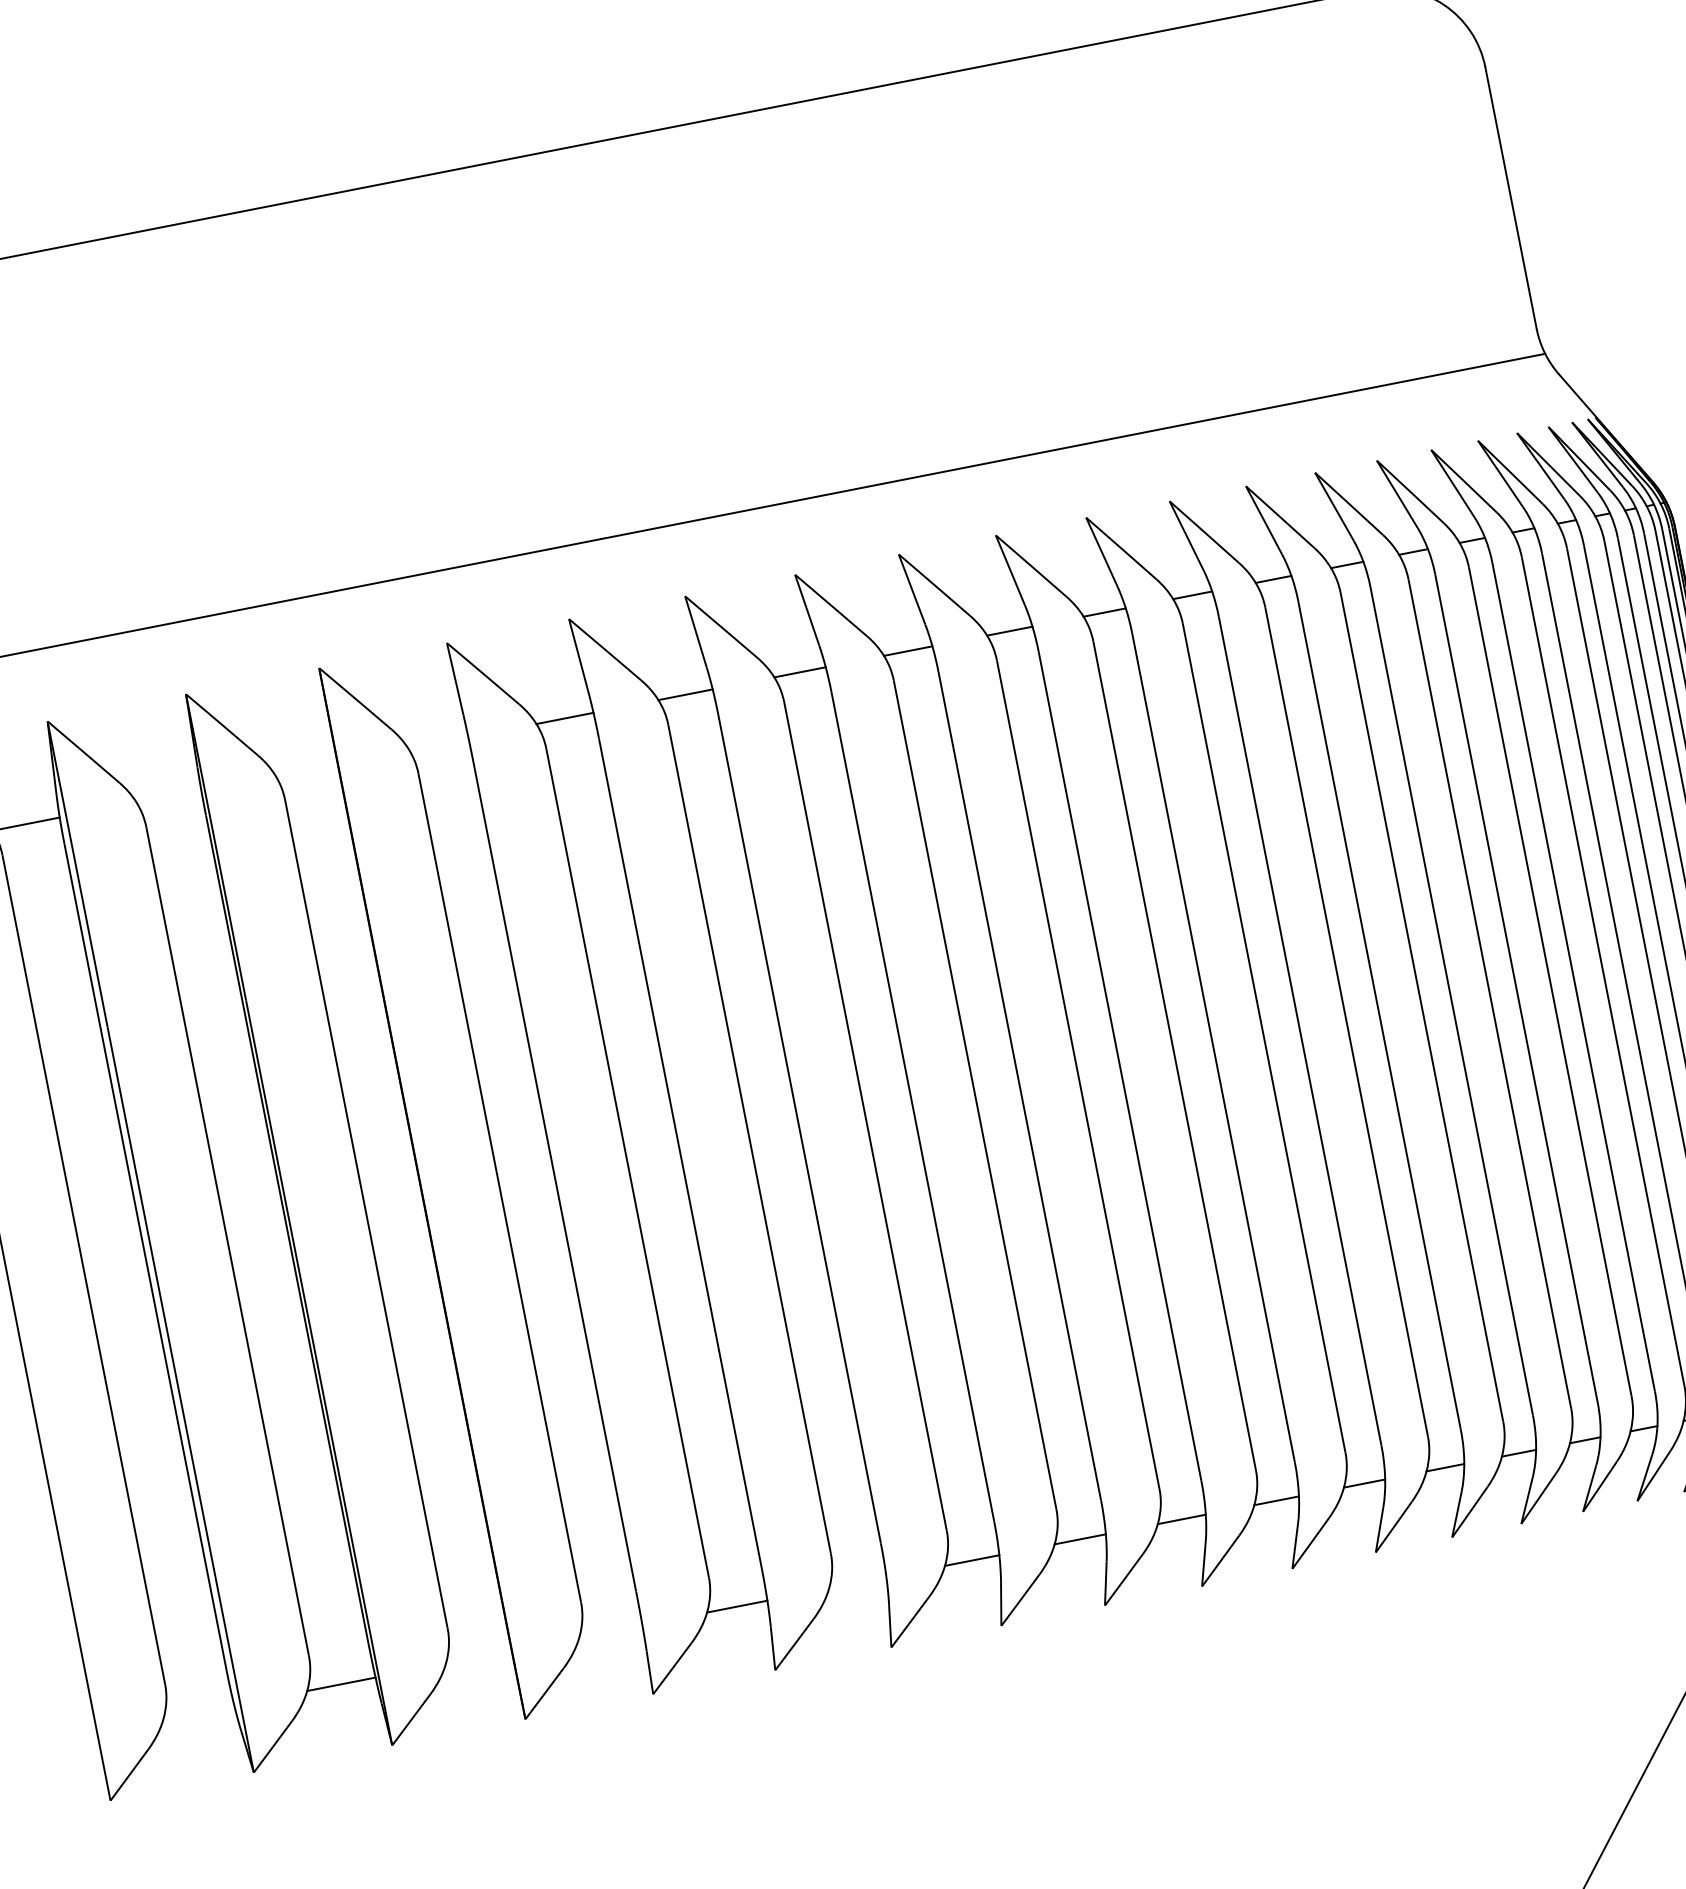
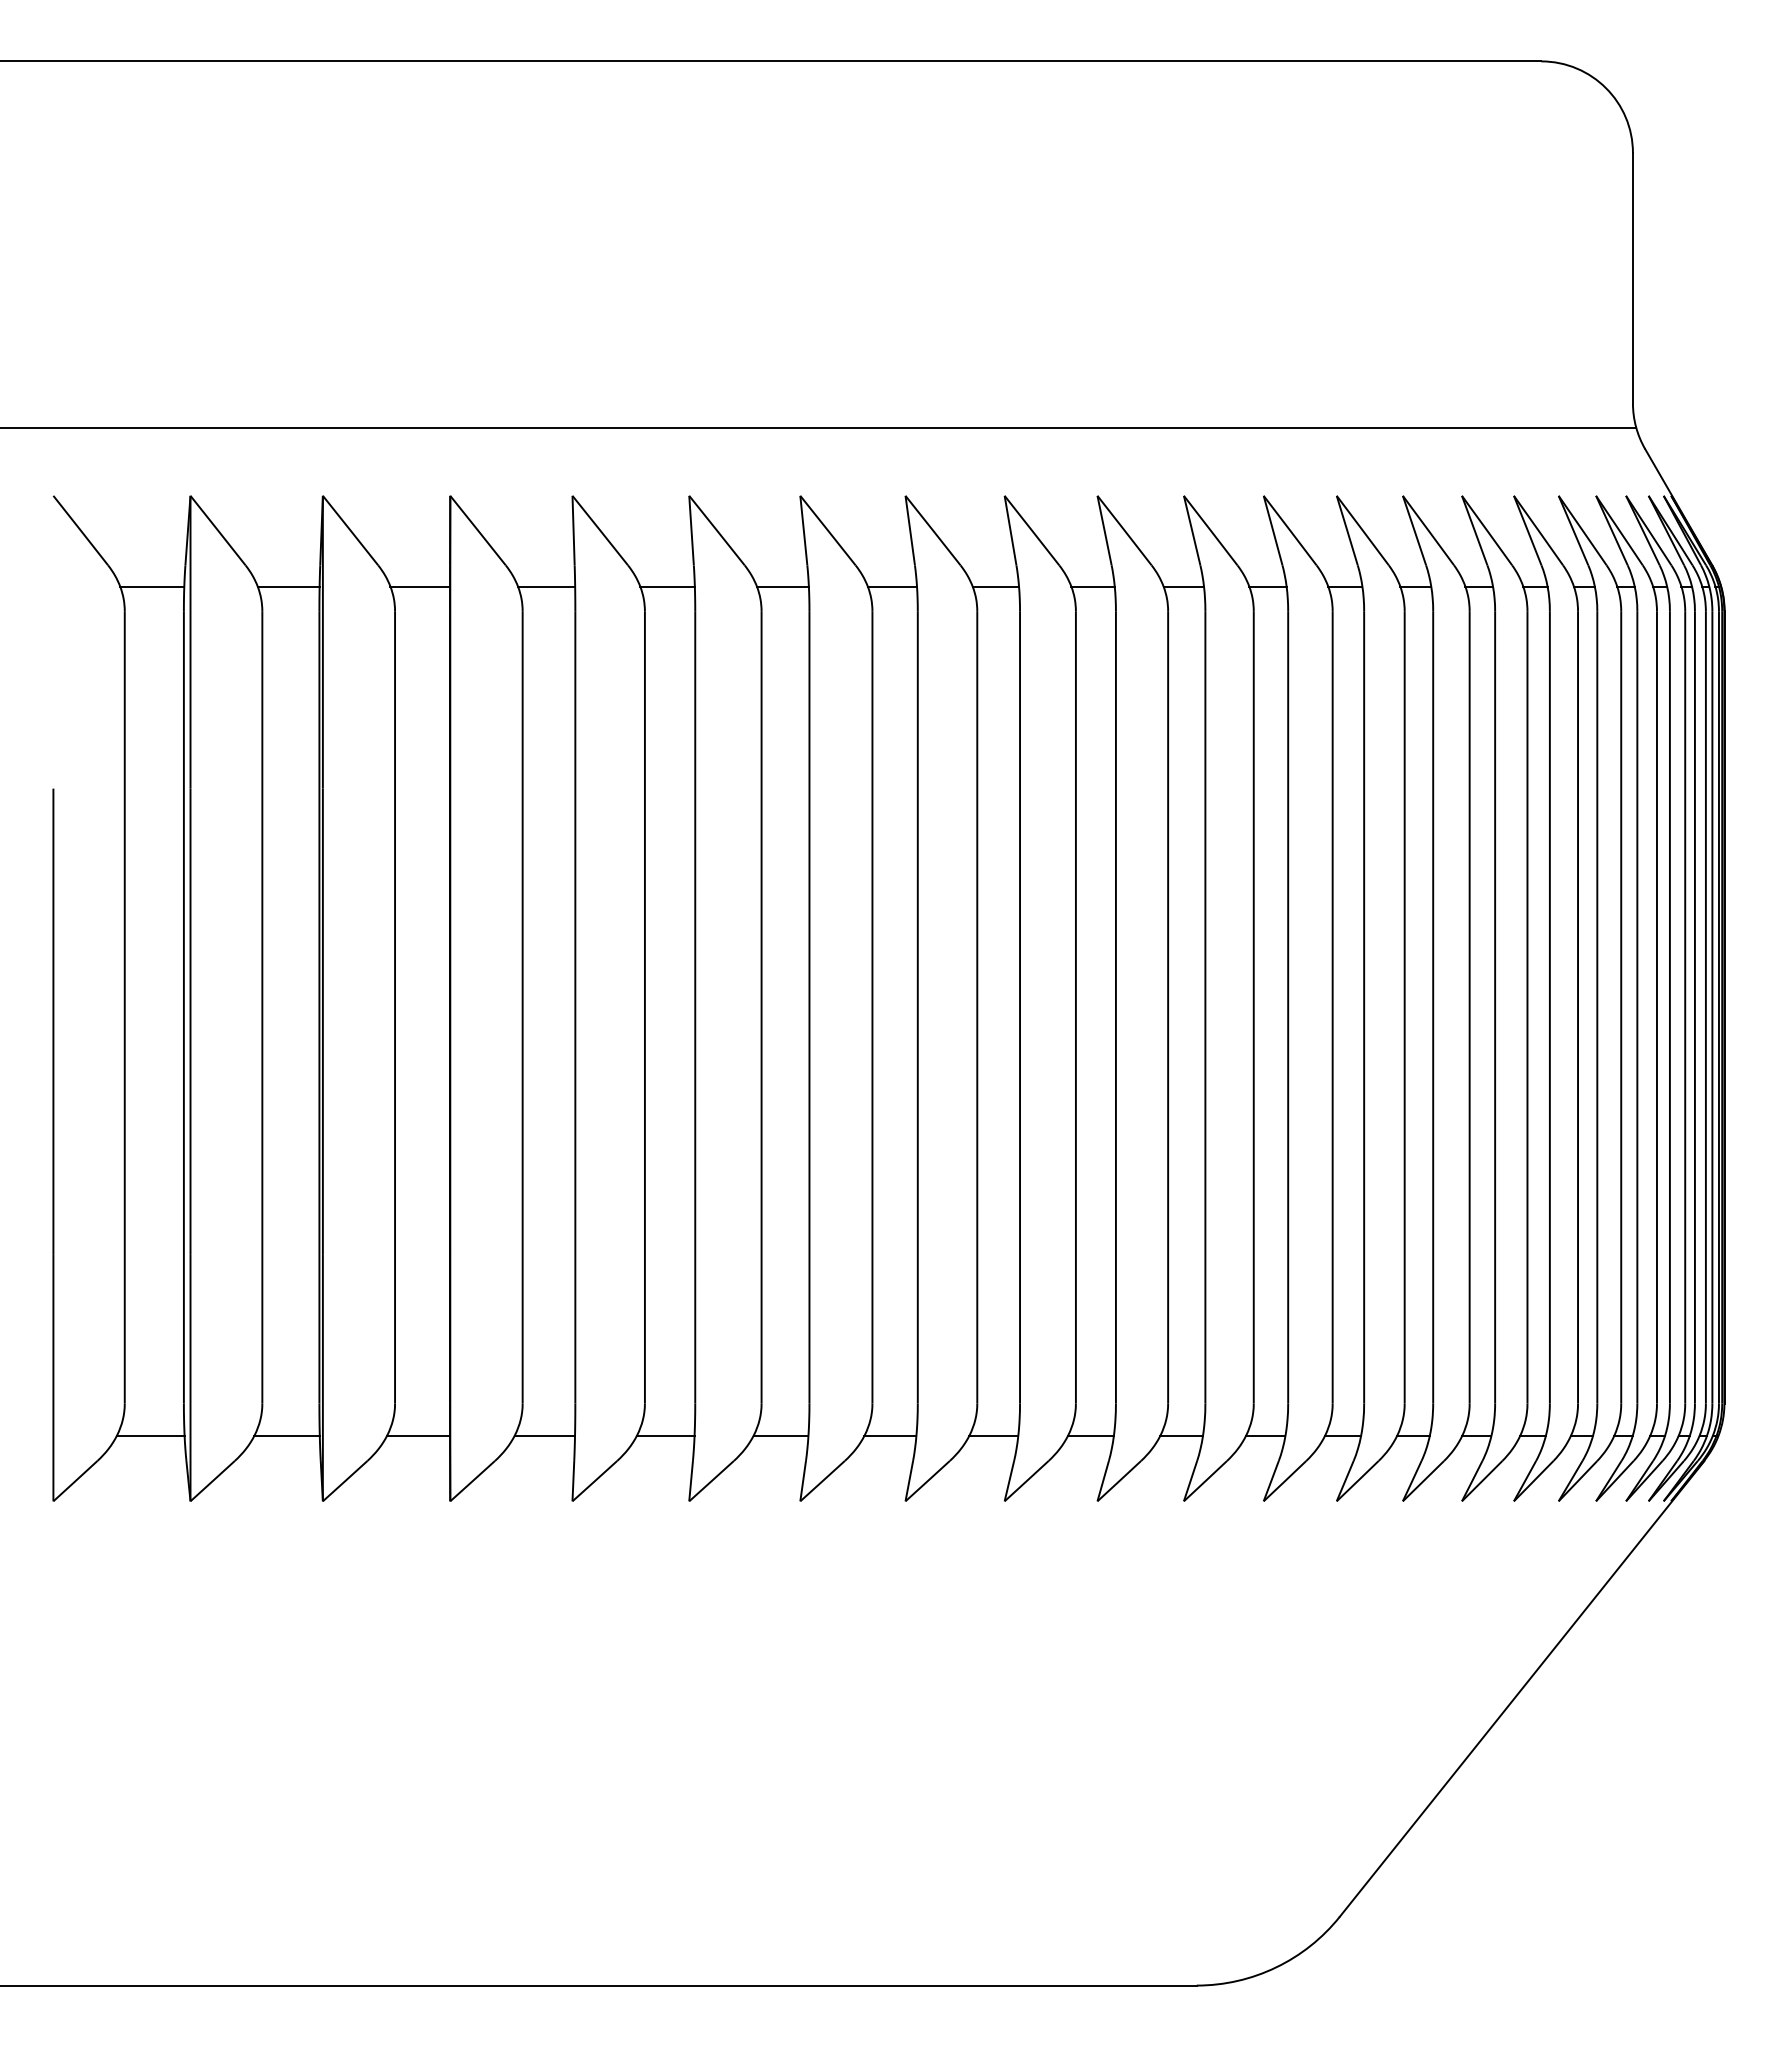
line: (438, 743) -> (546, 586), added
line: (306, 769) -> (420, 586), added
line: (168, 796) -> (288, 586), added
line: (857, 1582) -> (780, 1435), added
line: (610, 1631) -> (544, 1435), added
line: (478, 1657) -> (418, 1435), added
line: (198, 1711) -> (150, 1435), added

